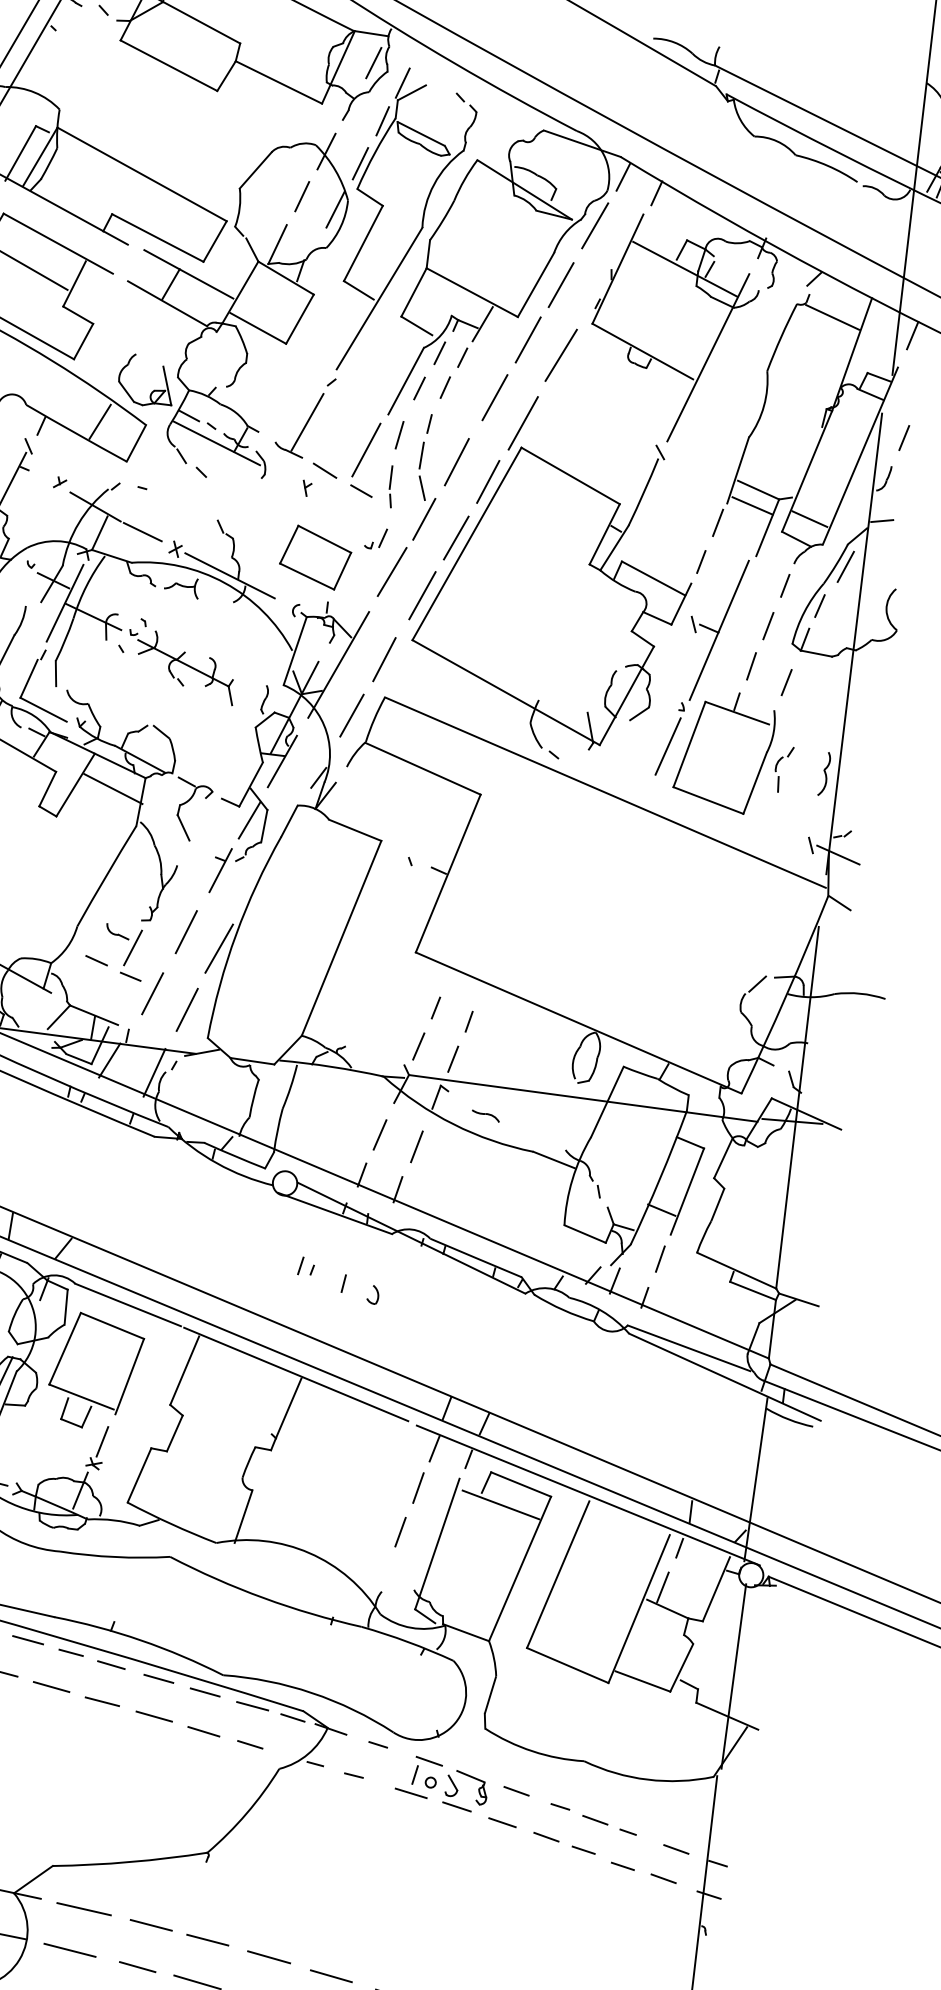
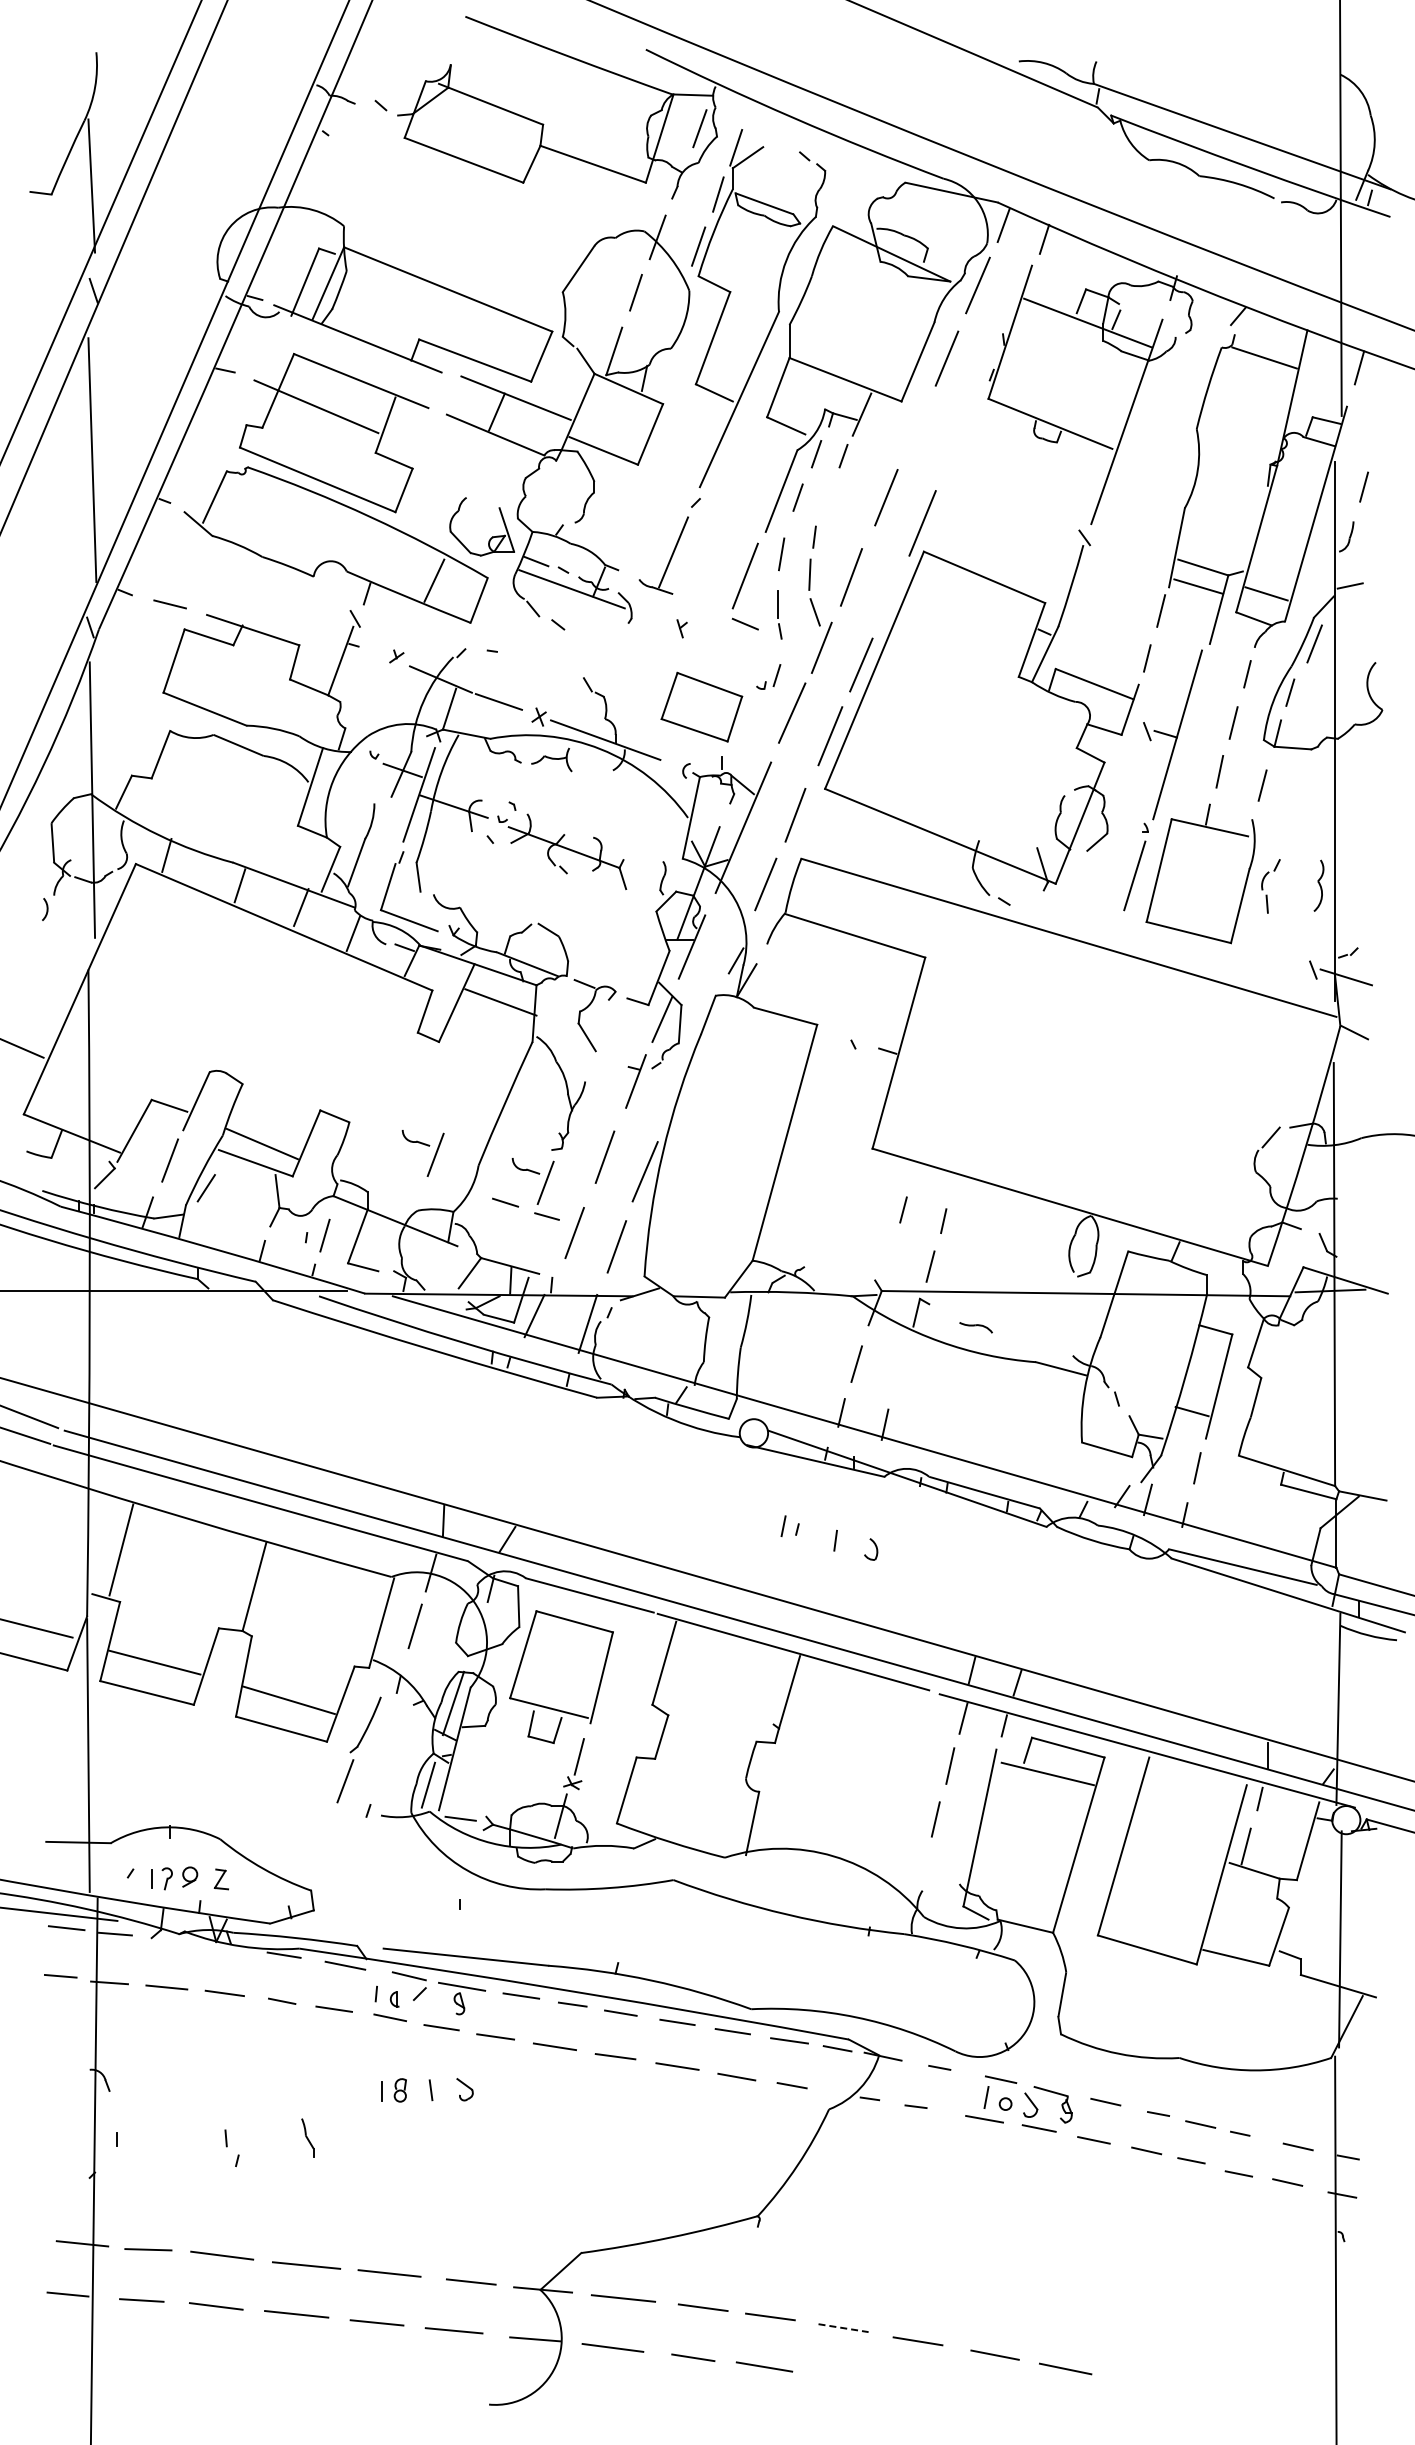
line: (335, 210) -> (676, 303), removed
line: (528, 339) -> (916, 426), removed
line: (560, 355) -> (956, 439), removed
line: (445, 387) -> (827, 492), removed
line: (325, 470) -> (700, 605), removed
line: (488, 481) -> (890, 595), removed
part: (33, 903) -> (424, 1145), added
line: (418, 1046) -> (888, 1256), removed
line: (416, 1146) -> (900, 1372), removed
line: (269, 1957) -> (844, 2328), solid -> dashed

